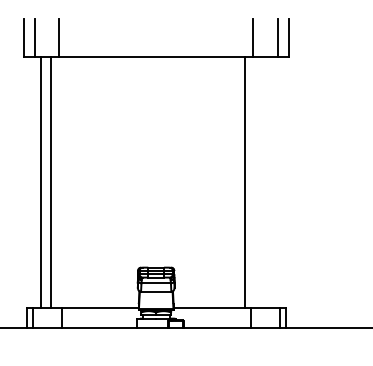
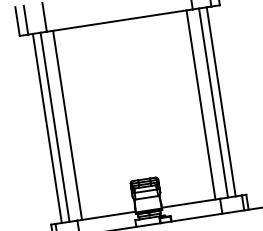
line: (67, 182) -> (67, 125), added
line: (261, 182) -> (213, 103), added
line: (271, 182) -> (221, 101), added

